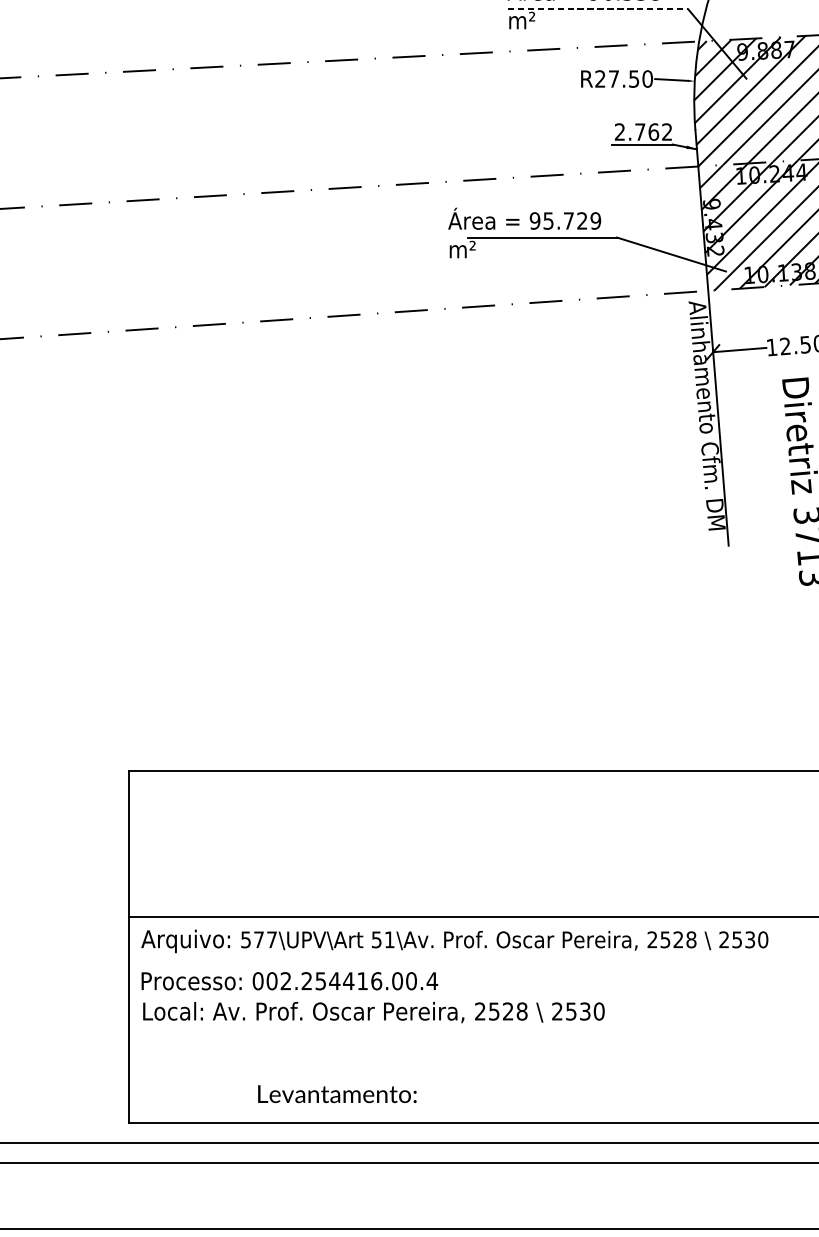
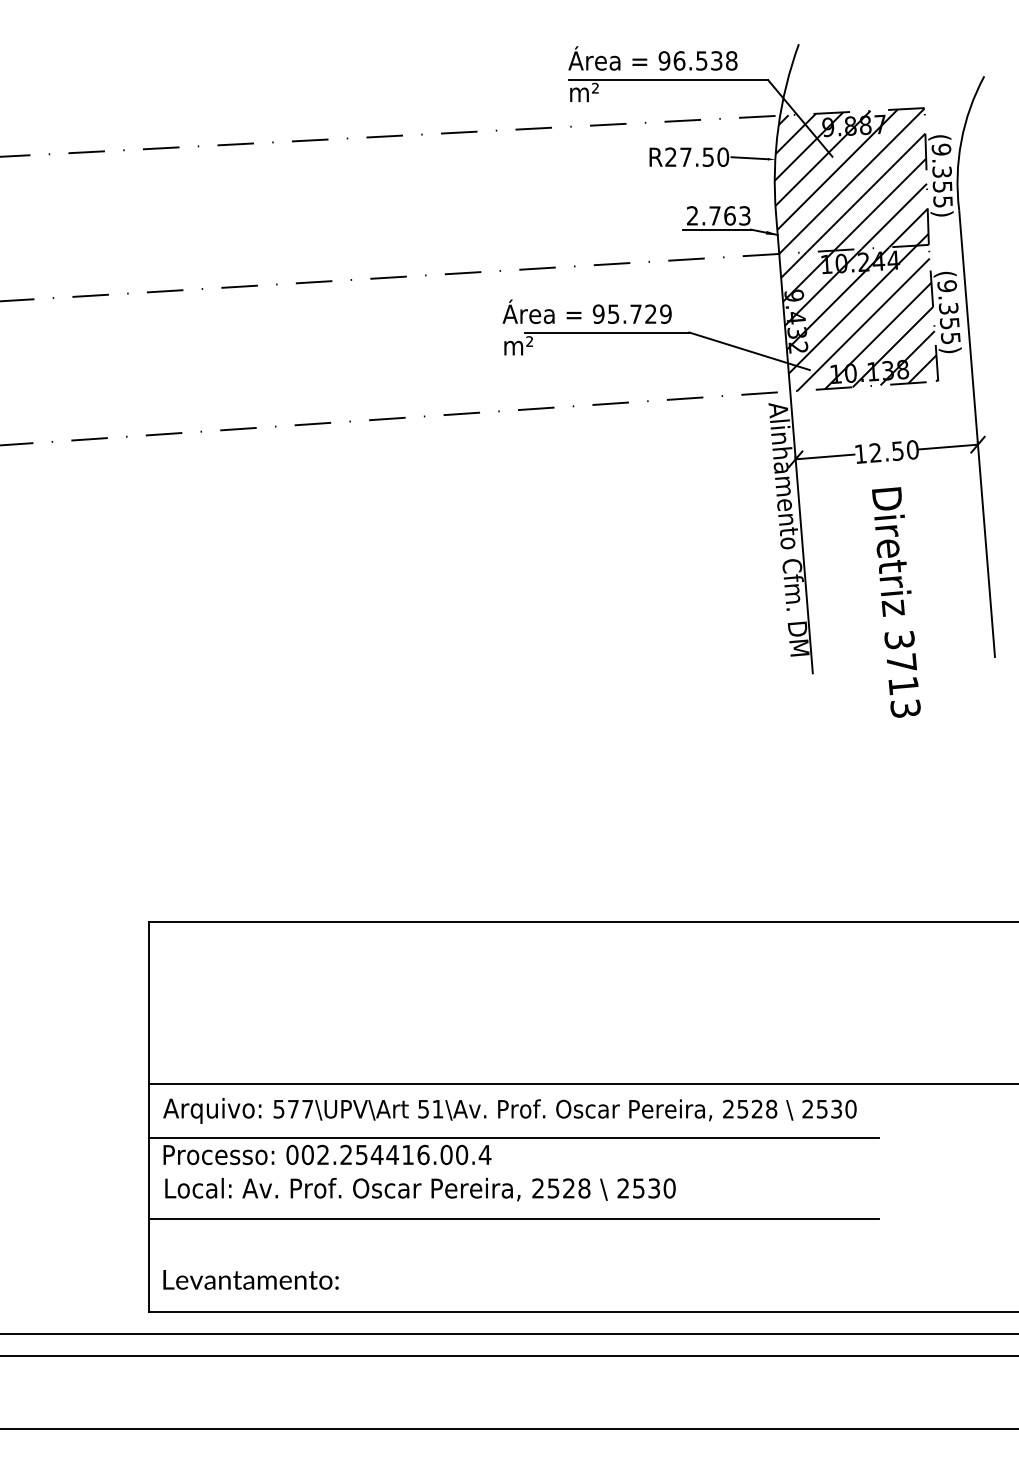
line: (598, 9) -> (668, 80), dashed -> solid
text: (666, 131) -> (744, 215), 2.762 -> 2.763
line: (458, 965) -> (513, 1137), added
line: (458, 1039) -> (513, 1219), added
text: (336, 1093) -> (250, 1279), moved

